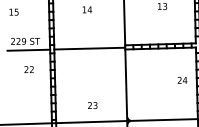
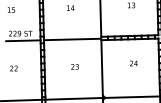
text: (28, 69) -> (13, 68), moved
text: (182, 79) -> (133, 62), moved
text: (92, 105) -> (74, 66), moved

